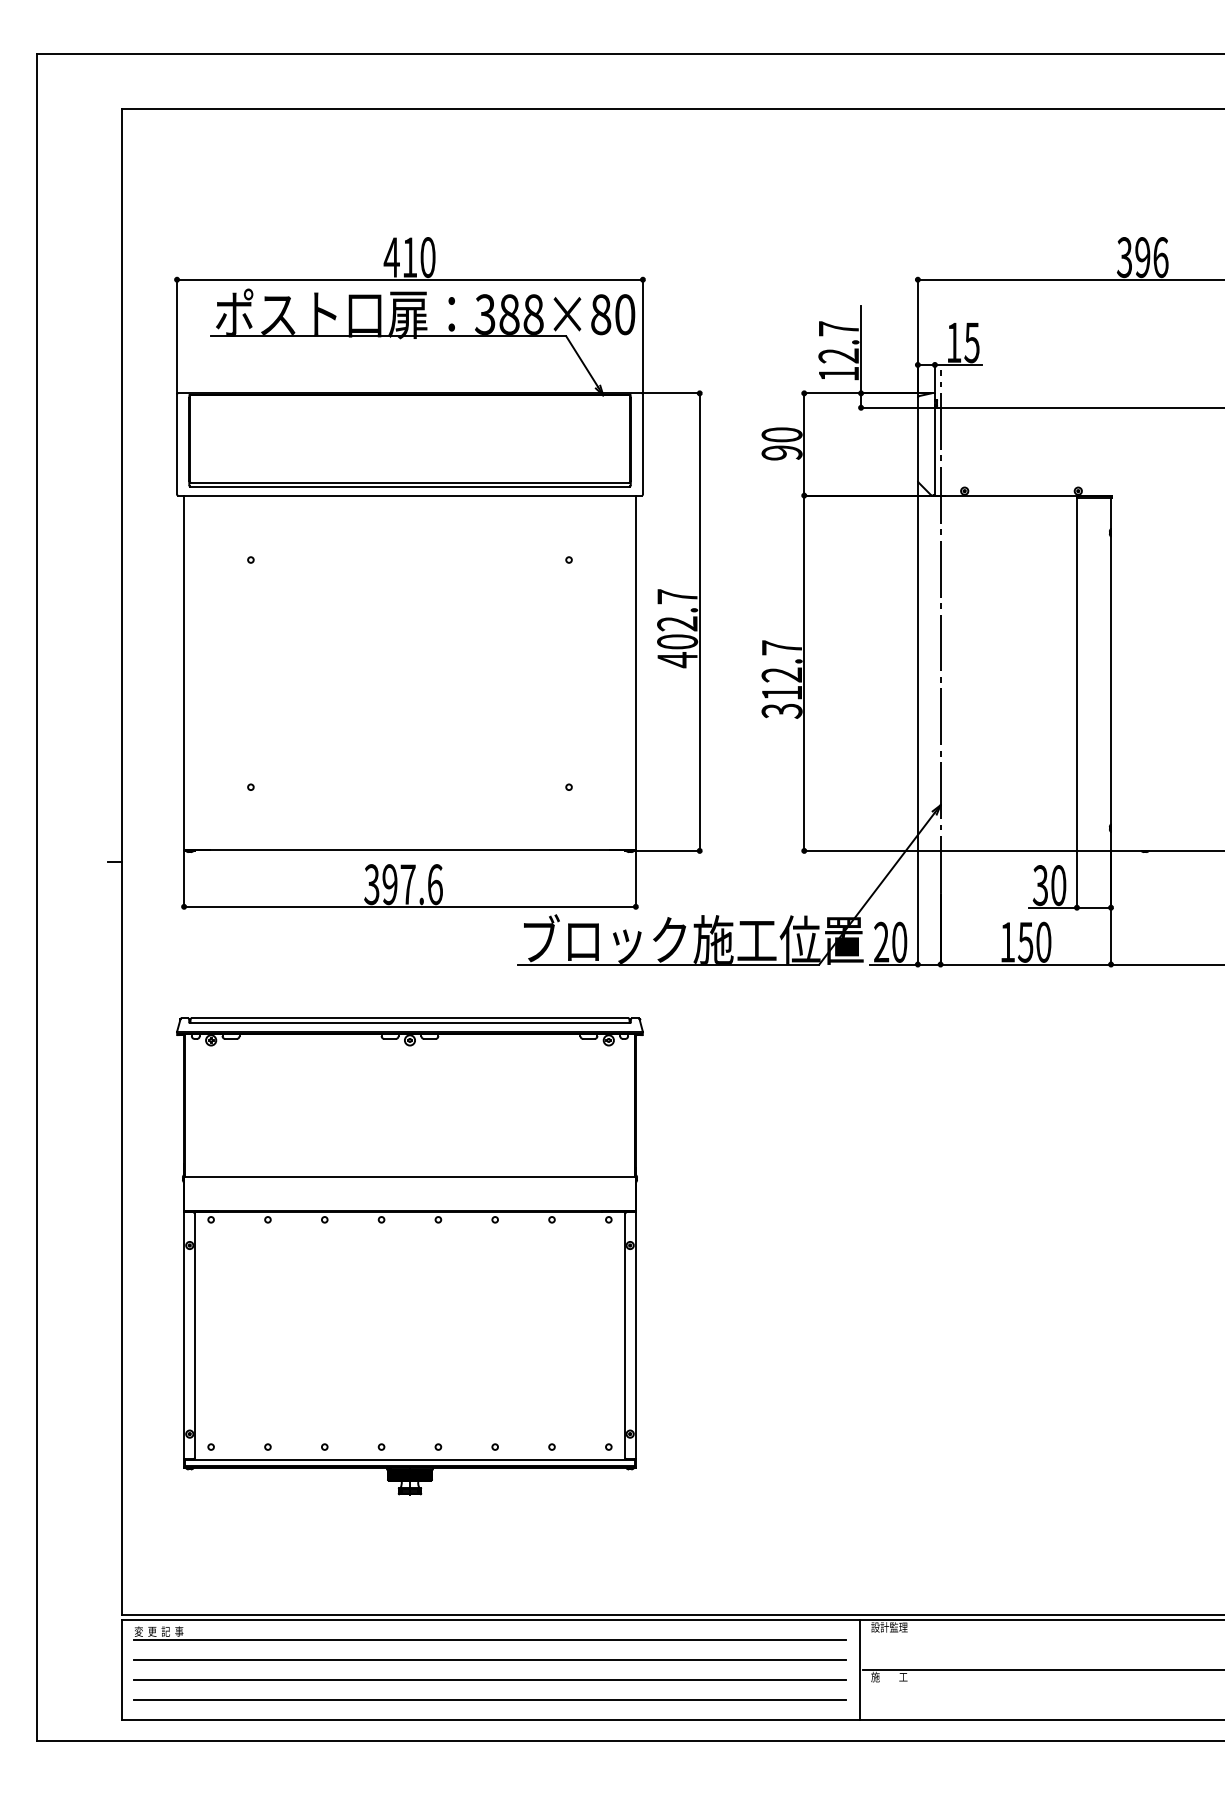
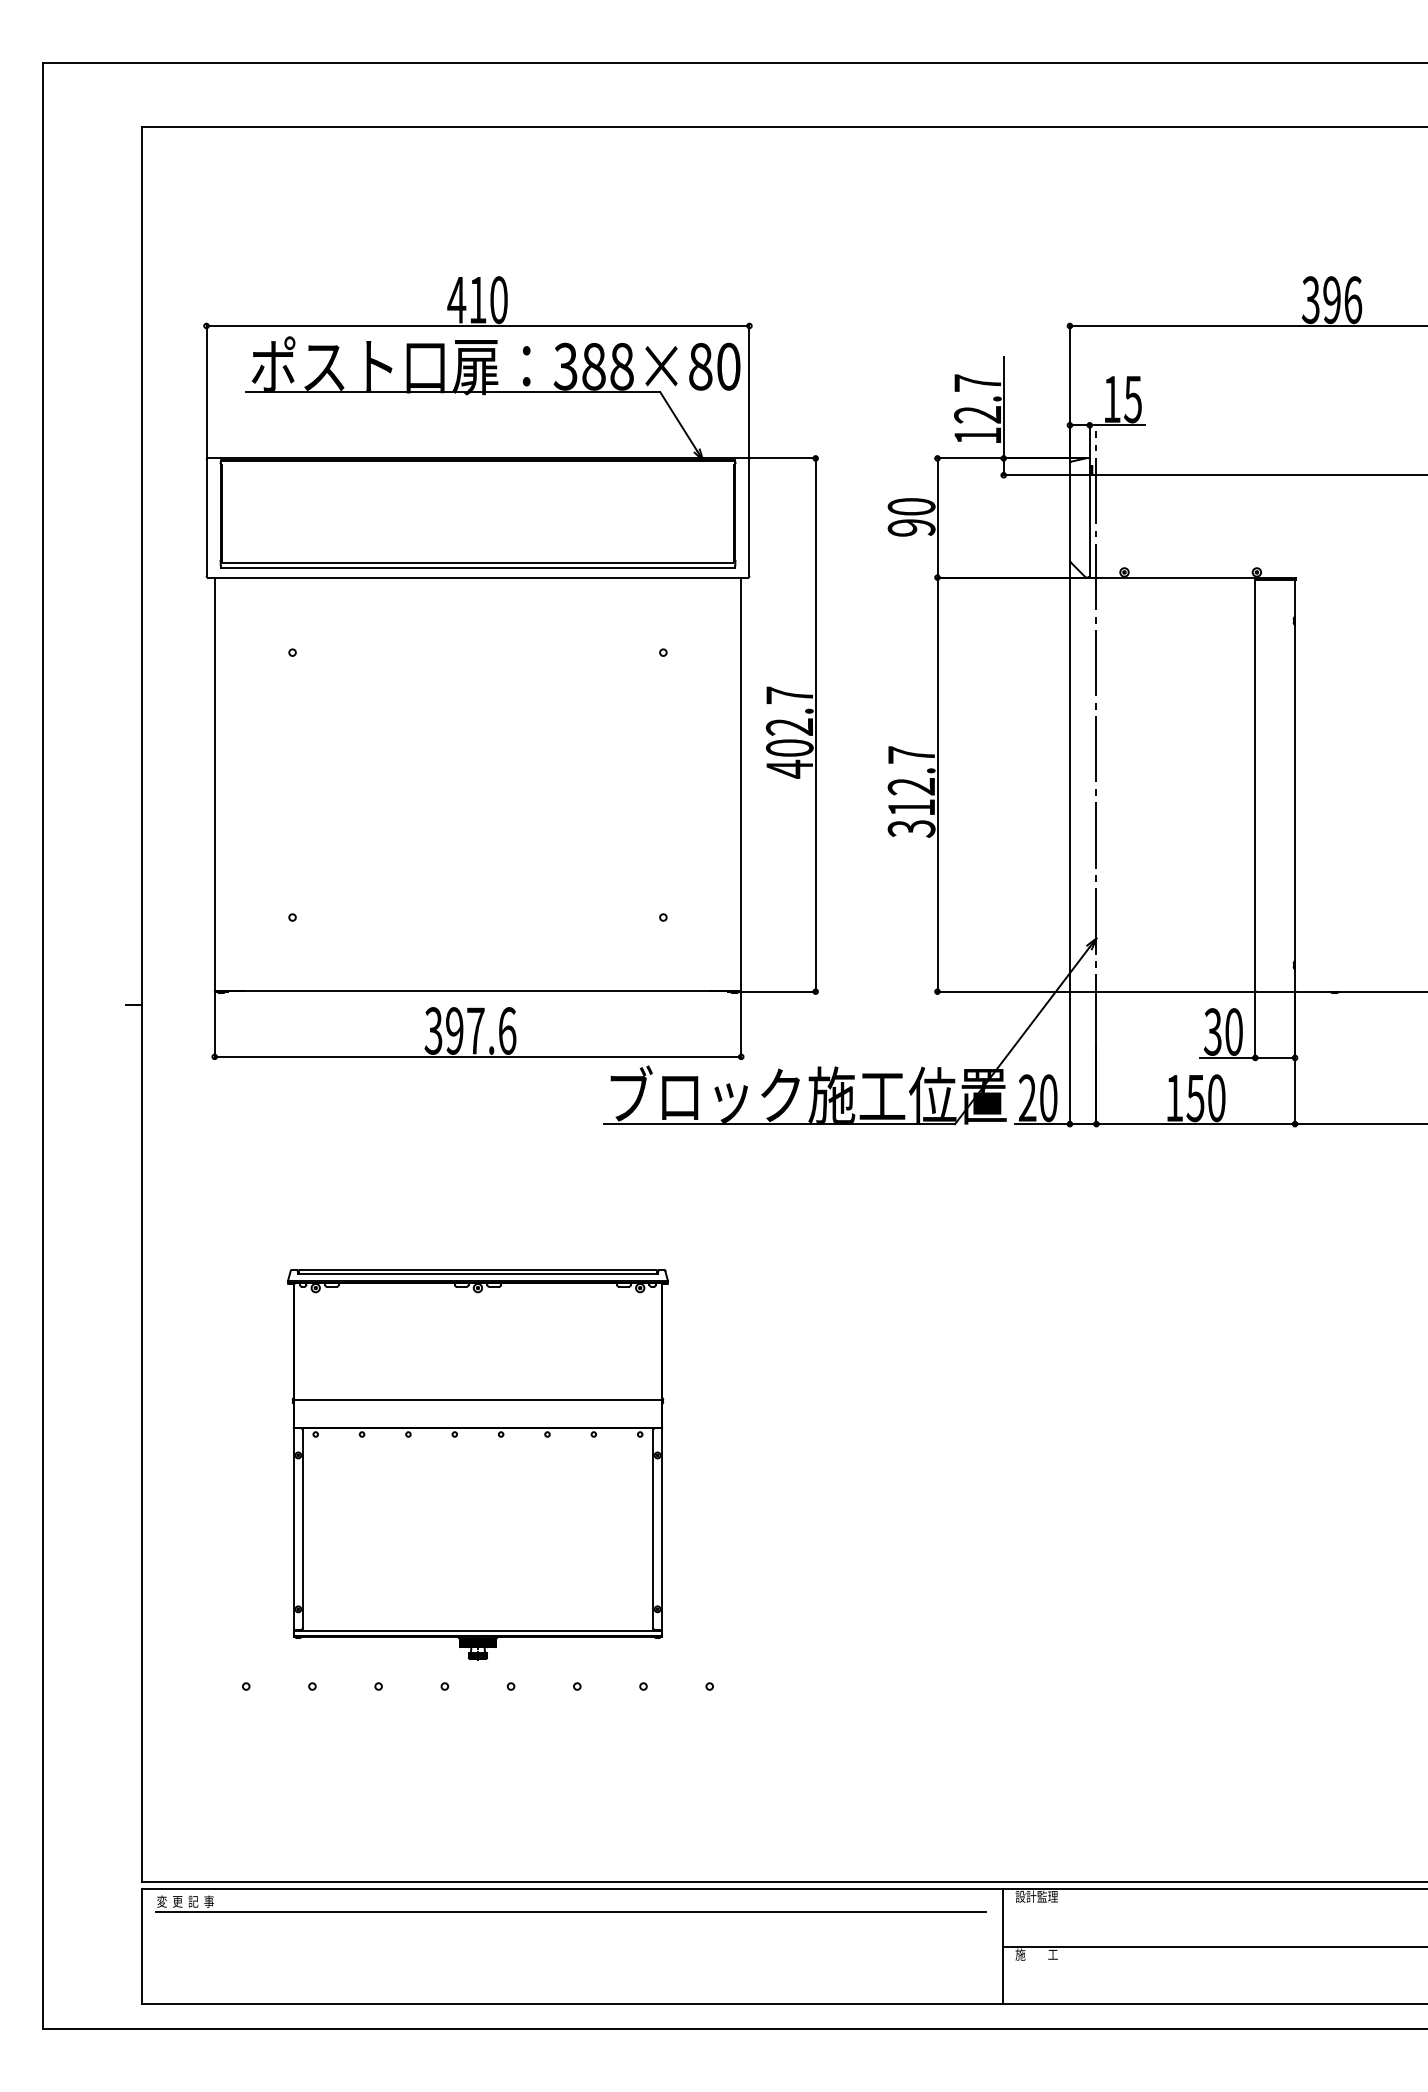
part: (409, 1256) -> (477, 1464), size x0.7
line: (489, 1660) -> (570, 1935), removed
line: (489, 1680) -> (570, 1958), removed
line: (489, 1700) -> (570, 1981), removed

